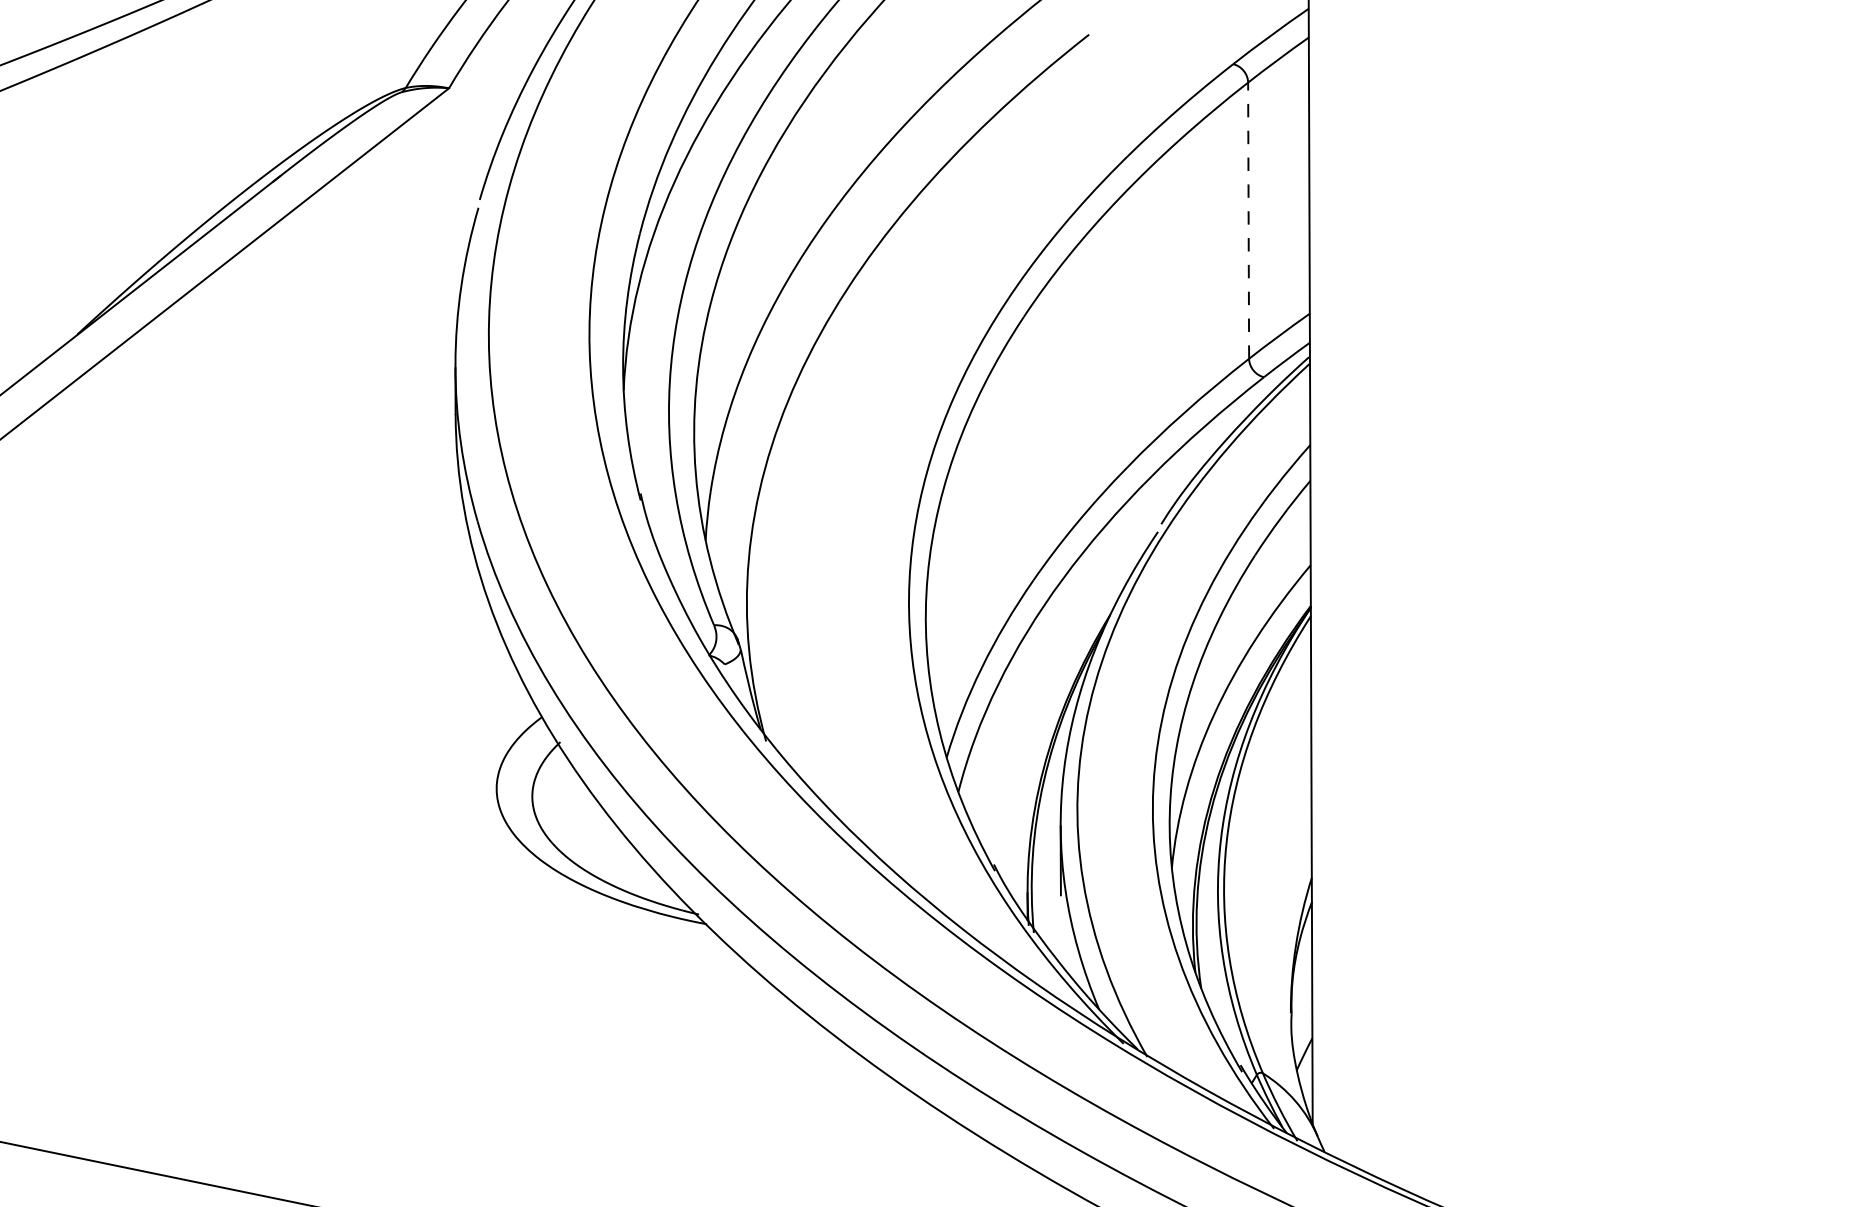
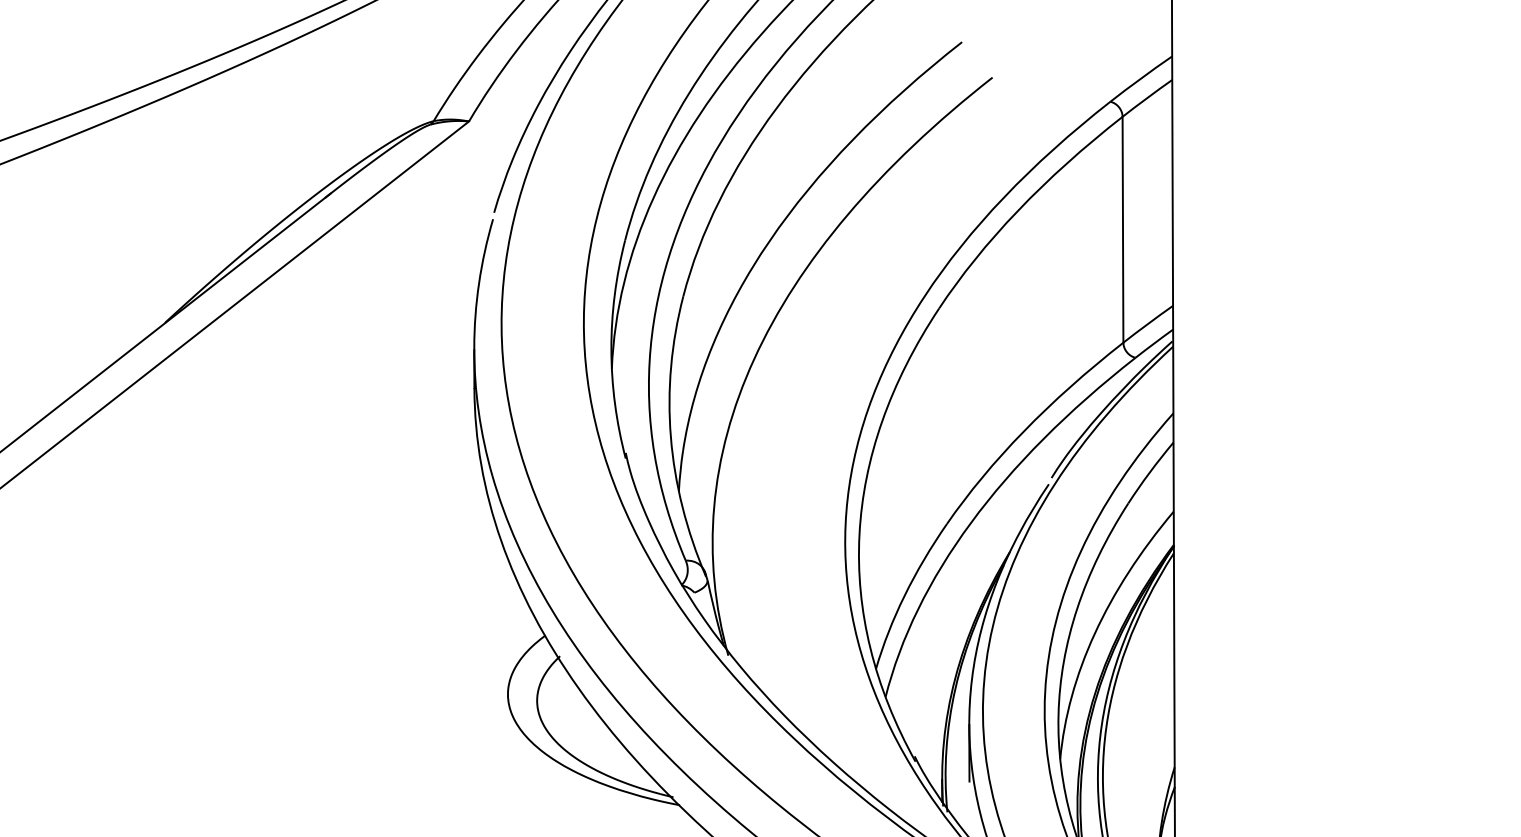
line: (1248, 220) -> (1122, 229), dashed -> solid

